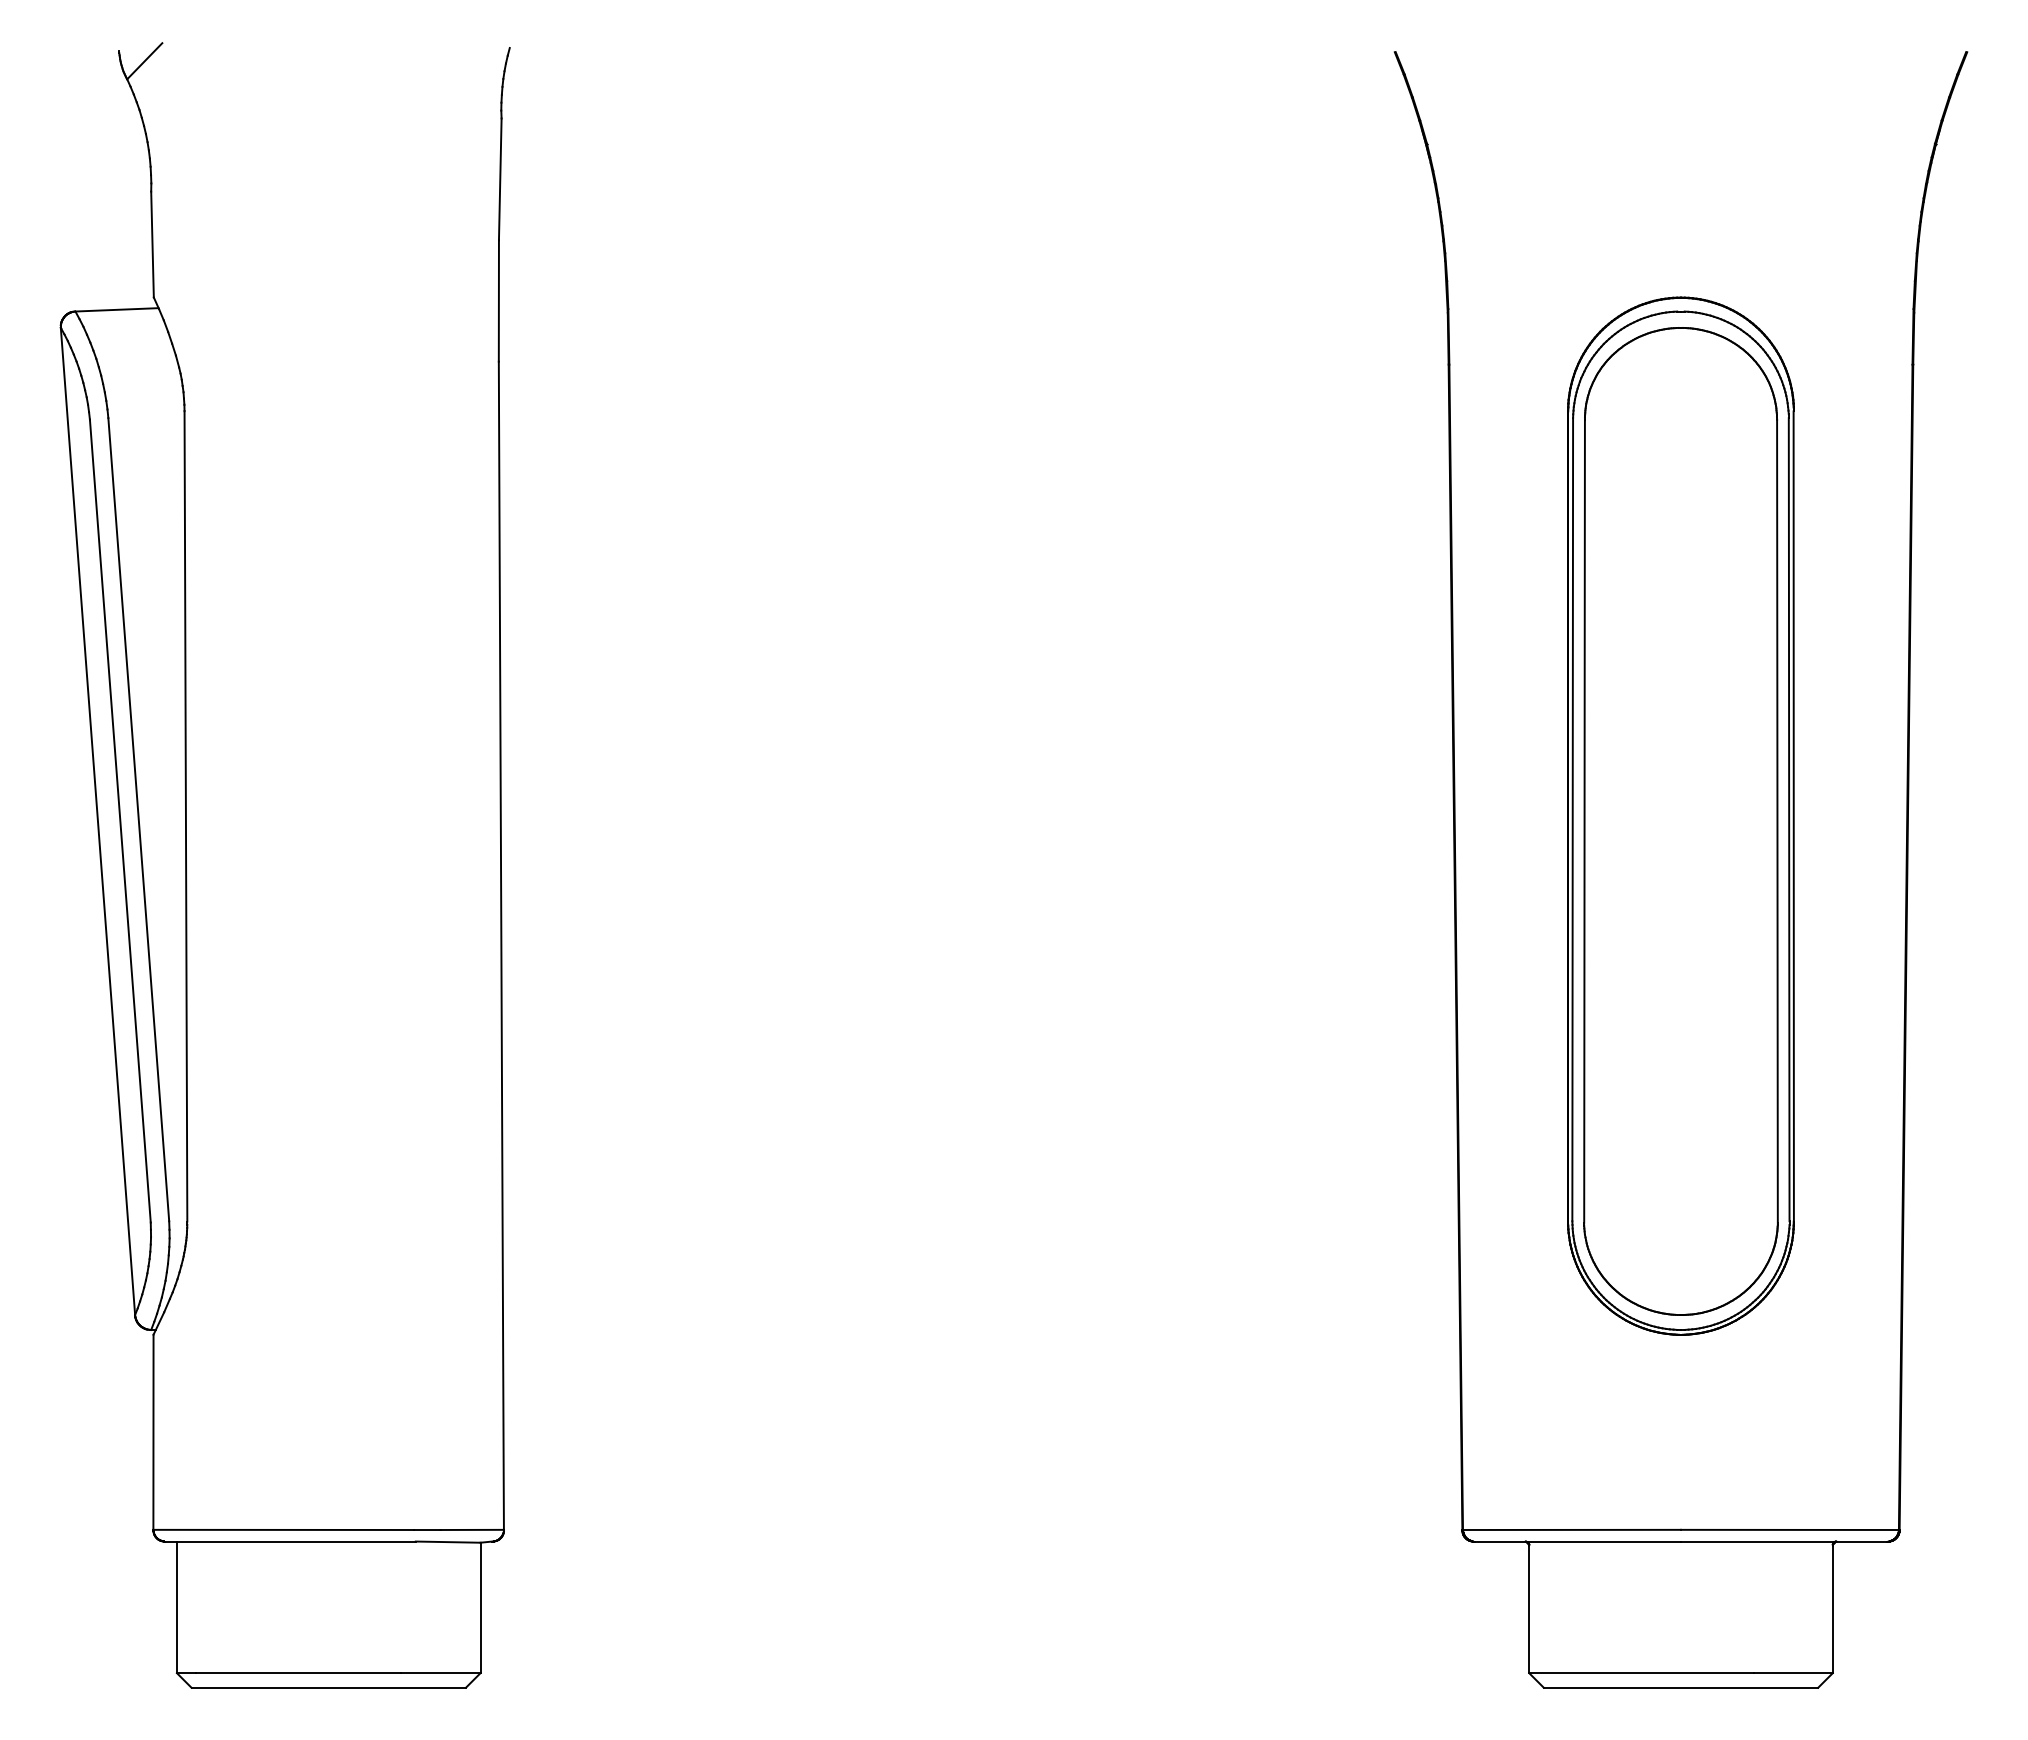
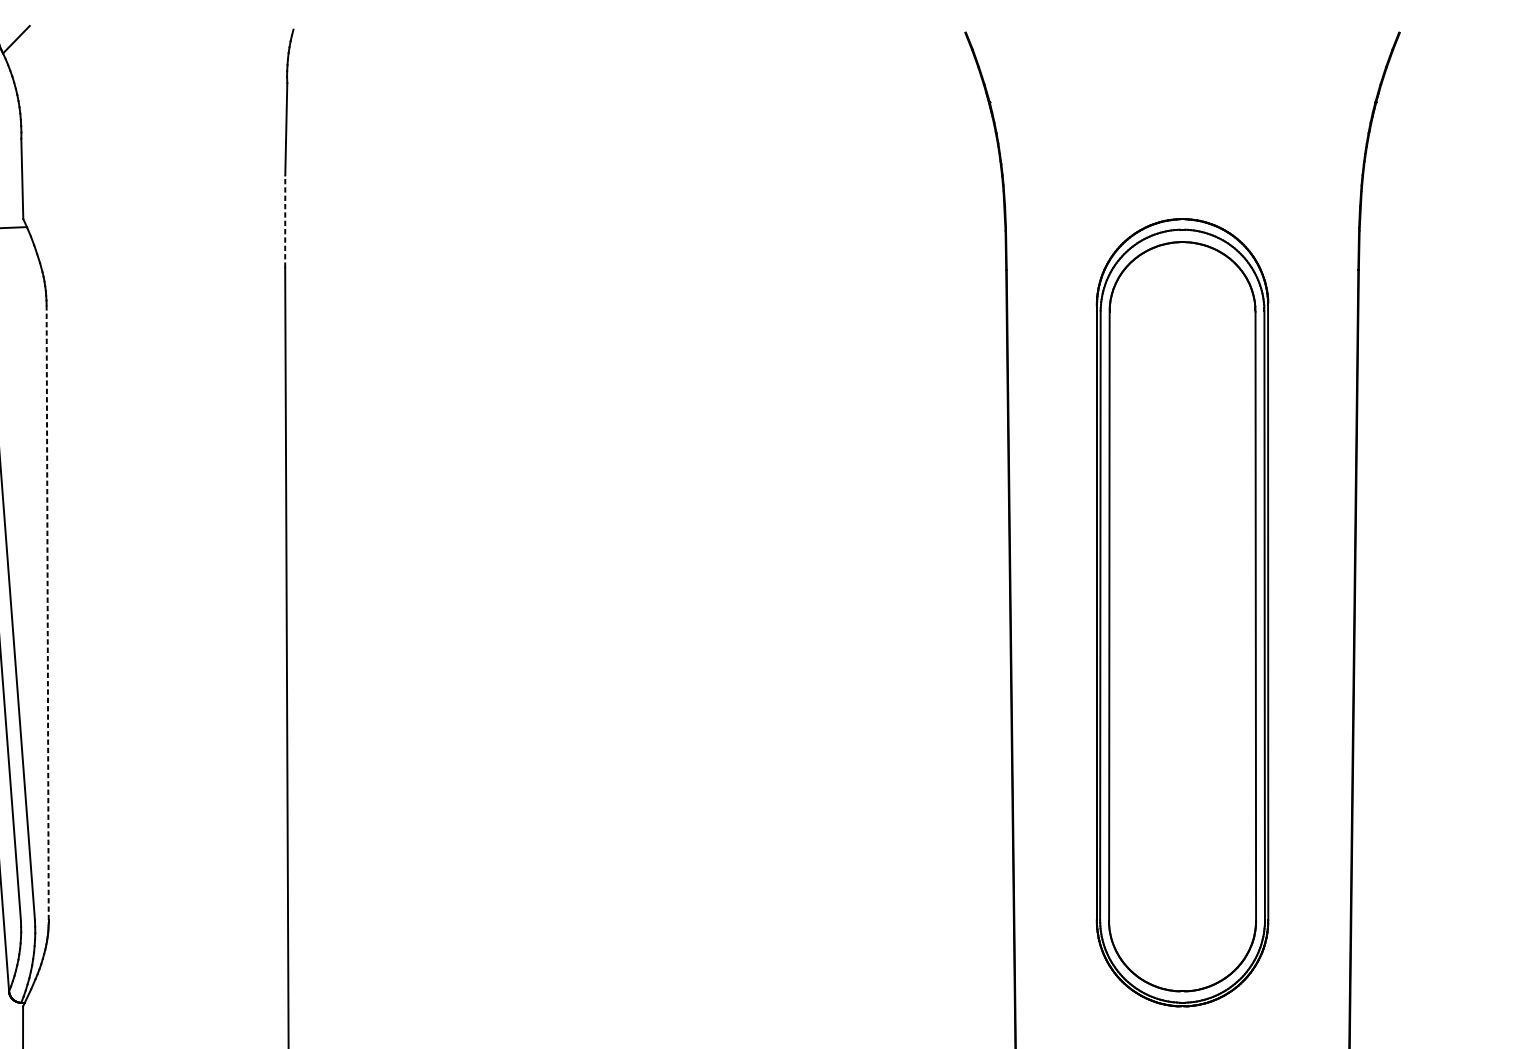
line: (498, 300) -> (284, 221), solid -> dashed
line: (185, 816) -> (47, 613), solid -> dashed

